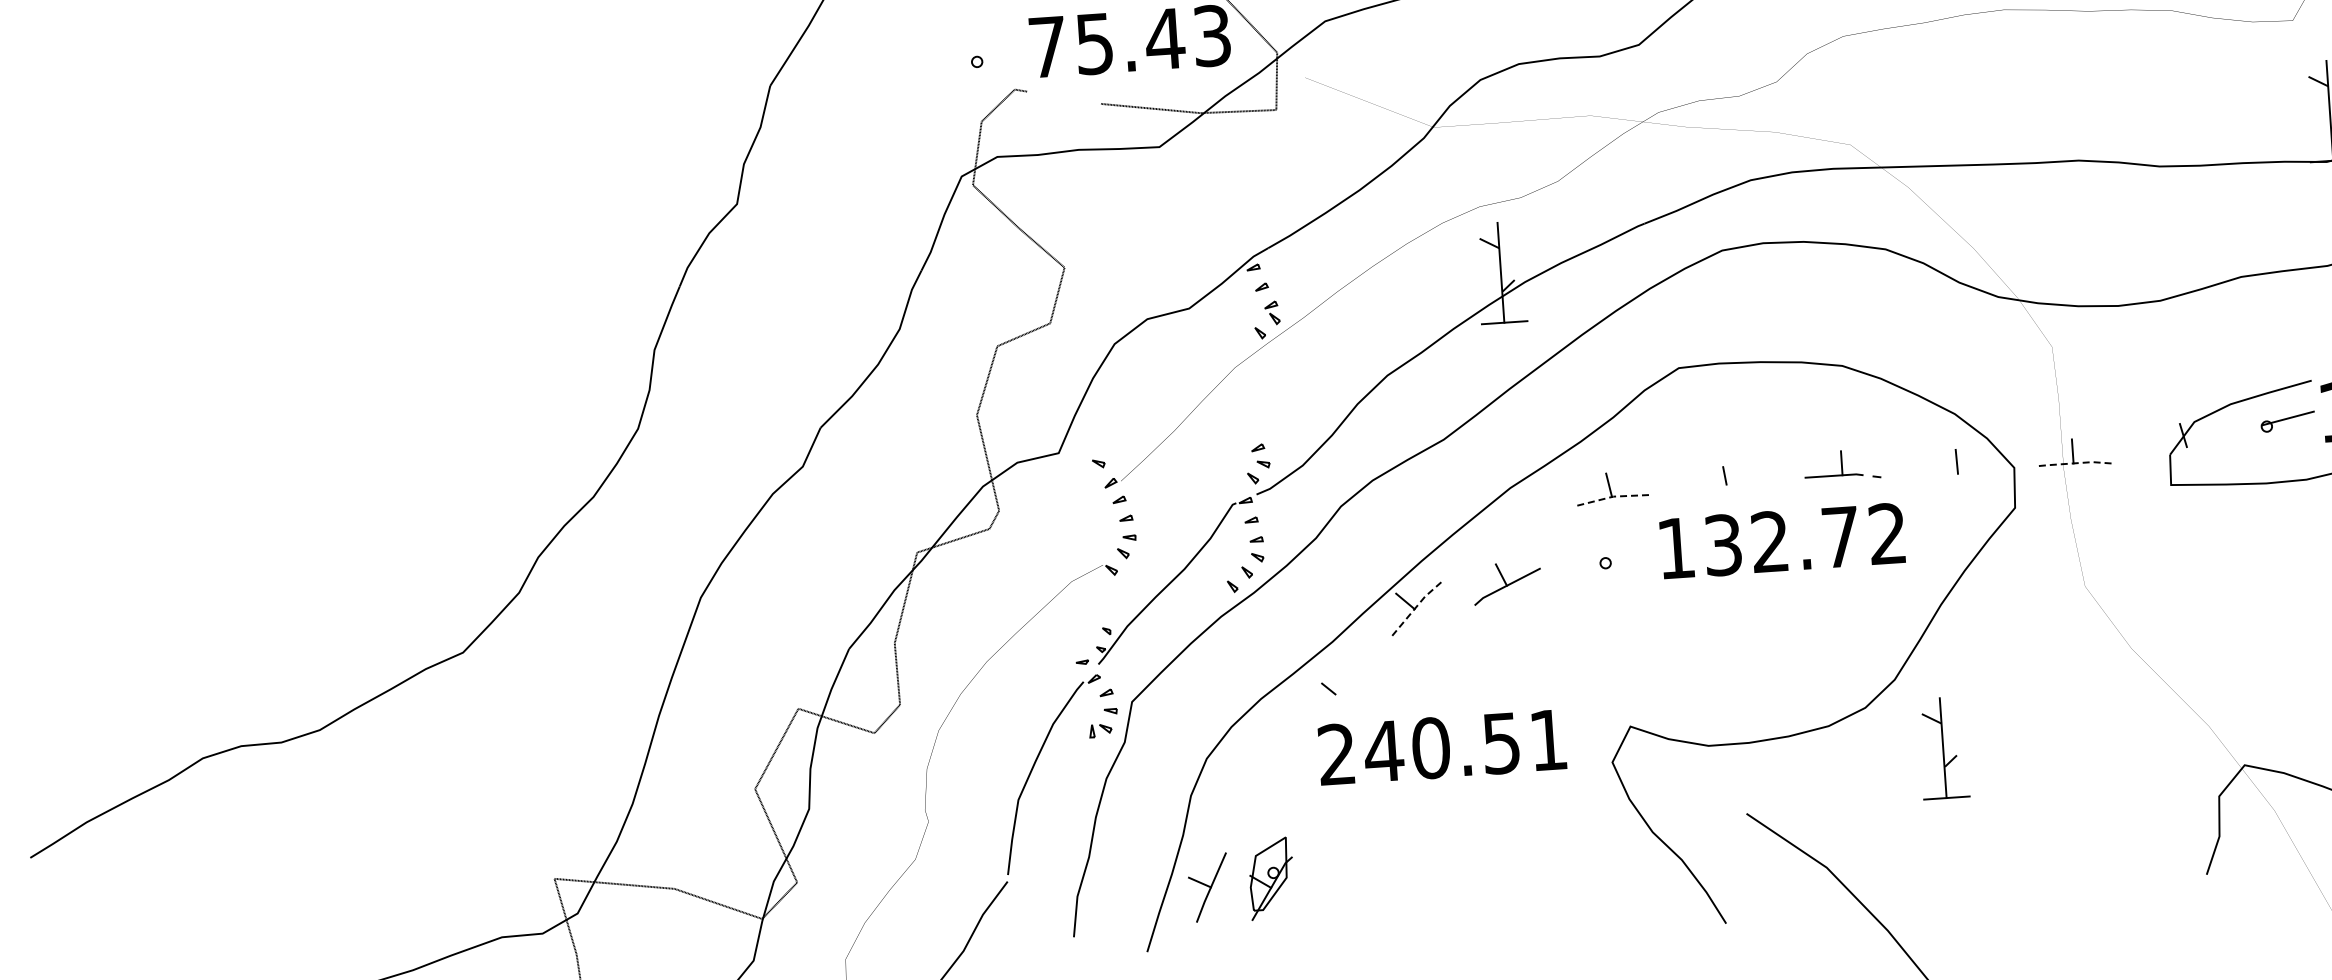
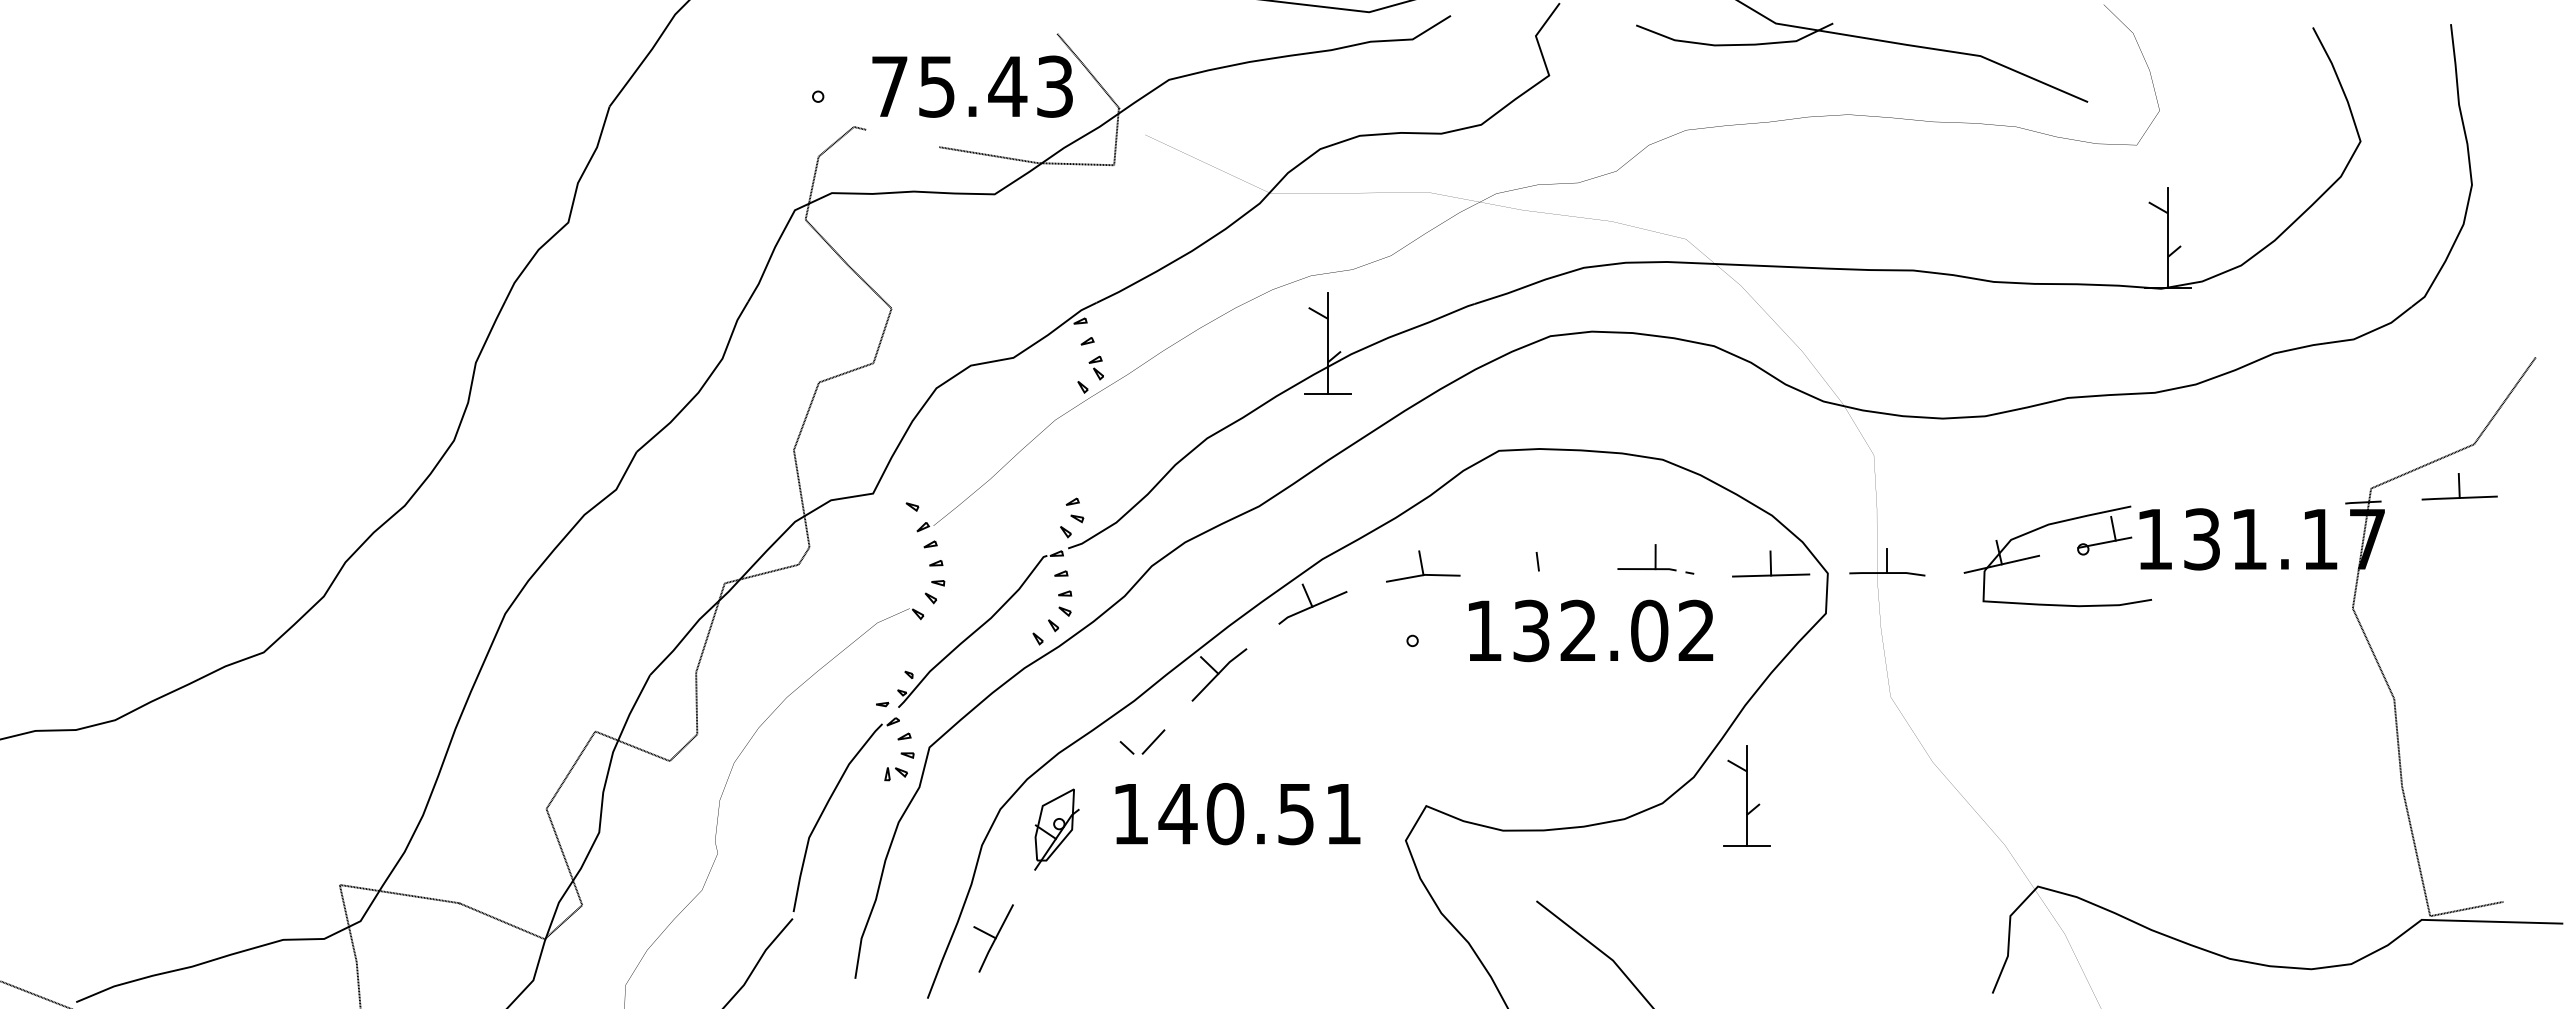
line: (2295, 403) -> (2113, 528), added
line: (2186, 446) -> (2001, 563), added
line: (2072, 463) -> (1886, 573), dashed -> solid
line: (1958, 473) -> (1771, 575), added
line: (1611, 497) -> (1422, 575), dashed -> solid
text: (1840, 536) -> (1649, 630), 132.72 -> 132.02
part: (1506, 582) -> (1312, 603), moved
line: (1414, 608) -> (1218, 673), dashed -> solid
line: (1354, 680) -> (1153, 741), added
part: (1943, 747) -> (1746, 795), moved
text: (1336, 754) -> (1130, 813), 240.51 -> 140.51
part: (1271, 878) -> (1056, 829), moved

